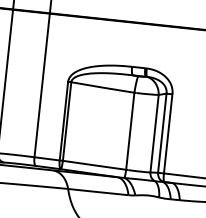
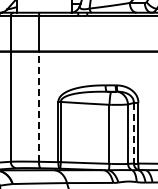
line: (41, 85) -> (38, 106), solid -> dashed
line: (161, 133) -> (133, 133), solid -> dashed

